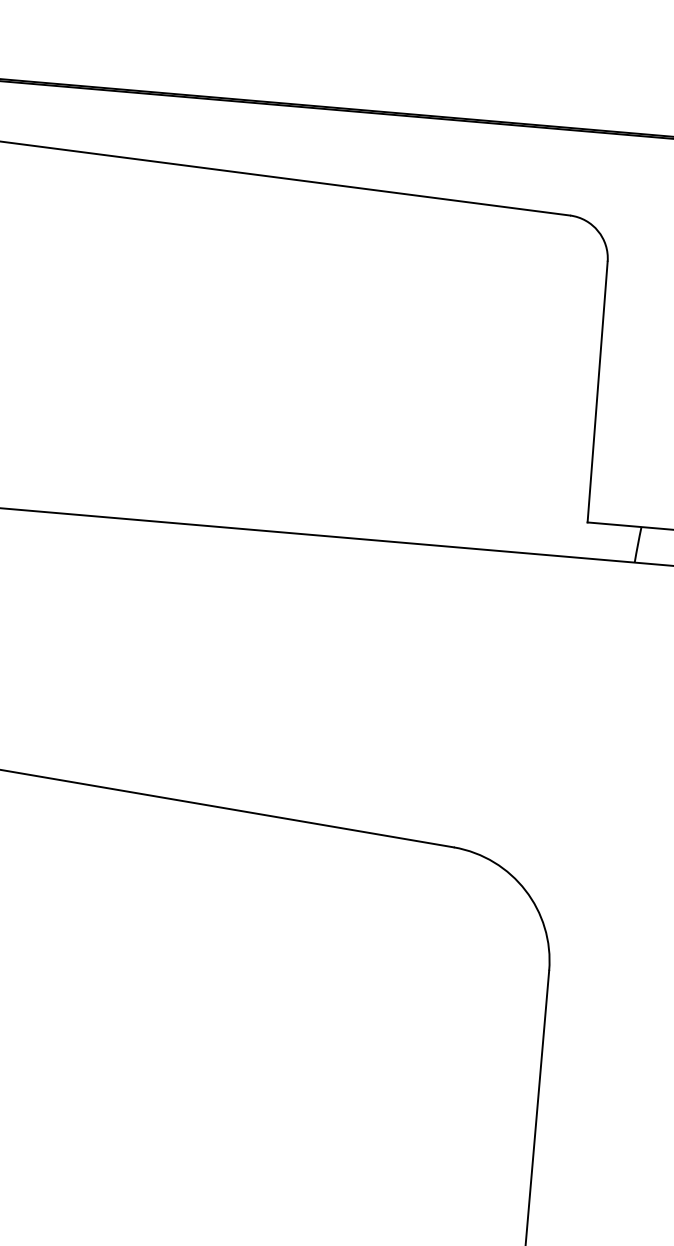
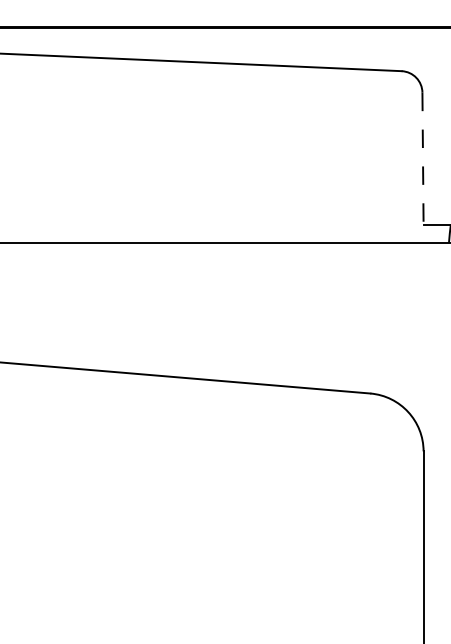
line: (598, 391) -> (423, 158), solid -> dashed

